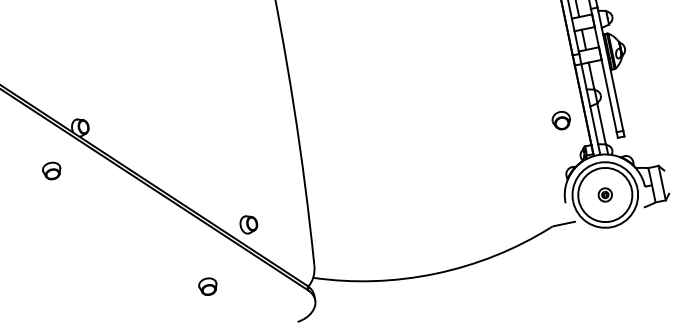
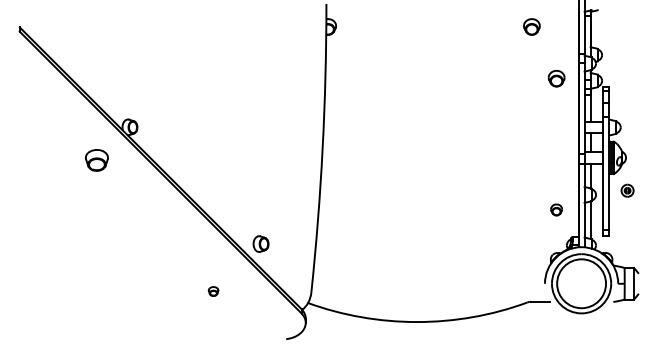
part: (561, 120) -> (556, 209), size x0.7
part: (51, 171) -> (96, 160), size x1.4
part: (605, 194) -> (627, 190), moved
part: (208, 286) -> (213, 291), size x0.6

